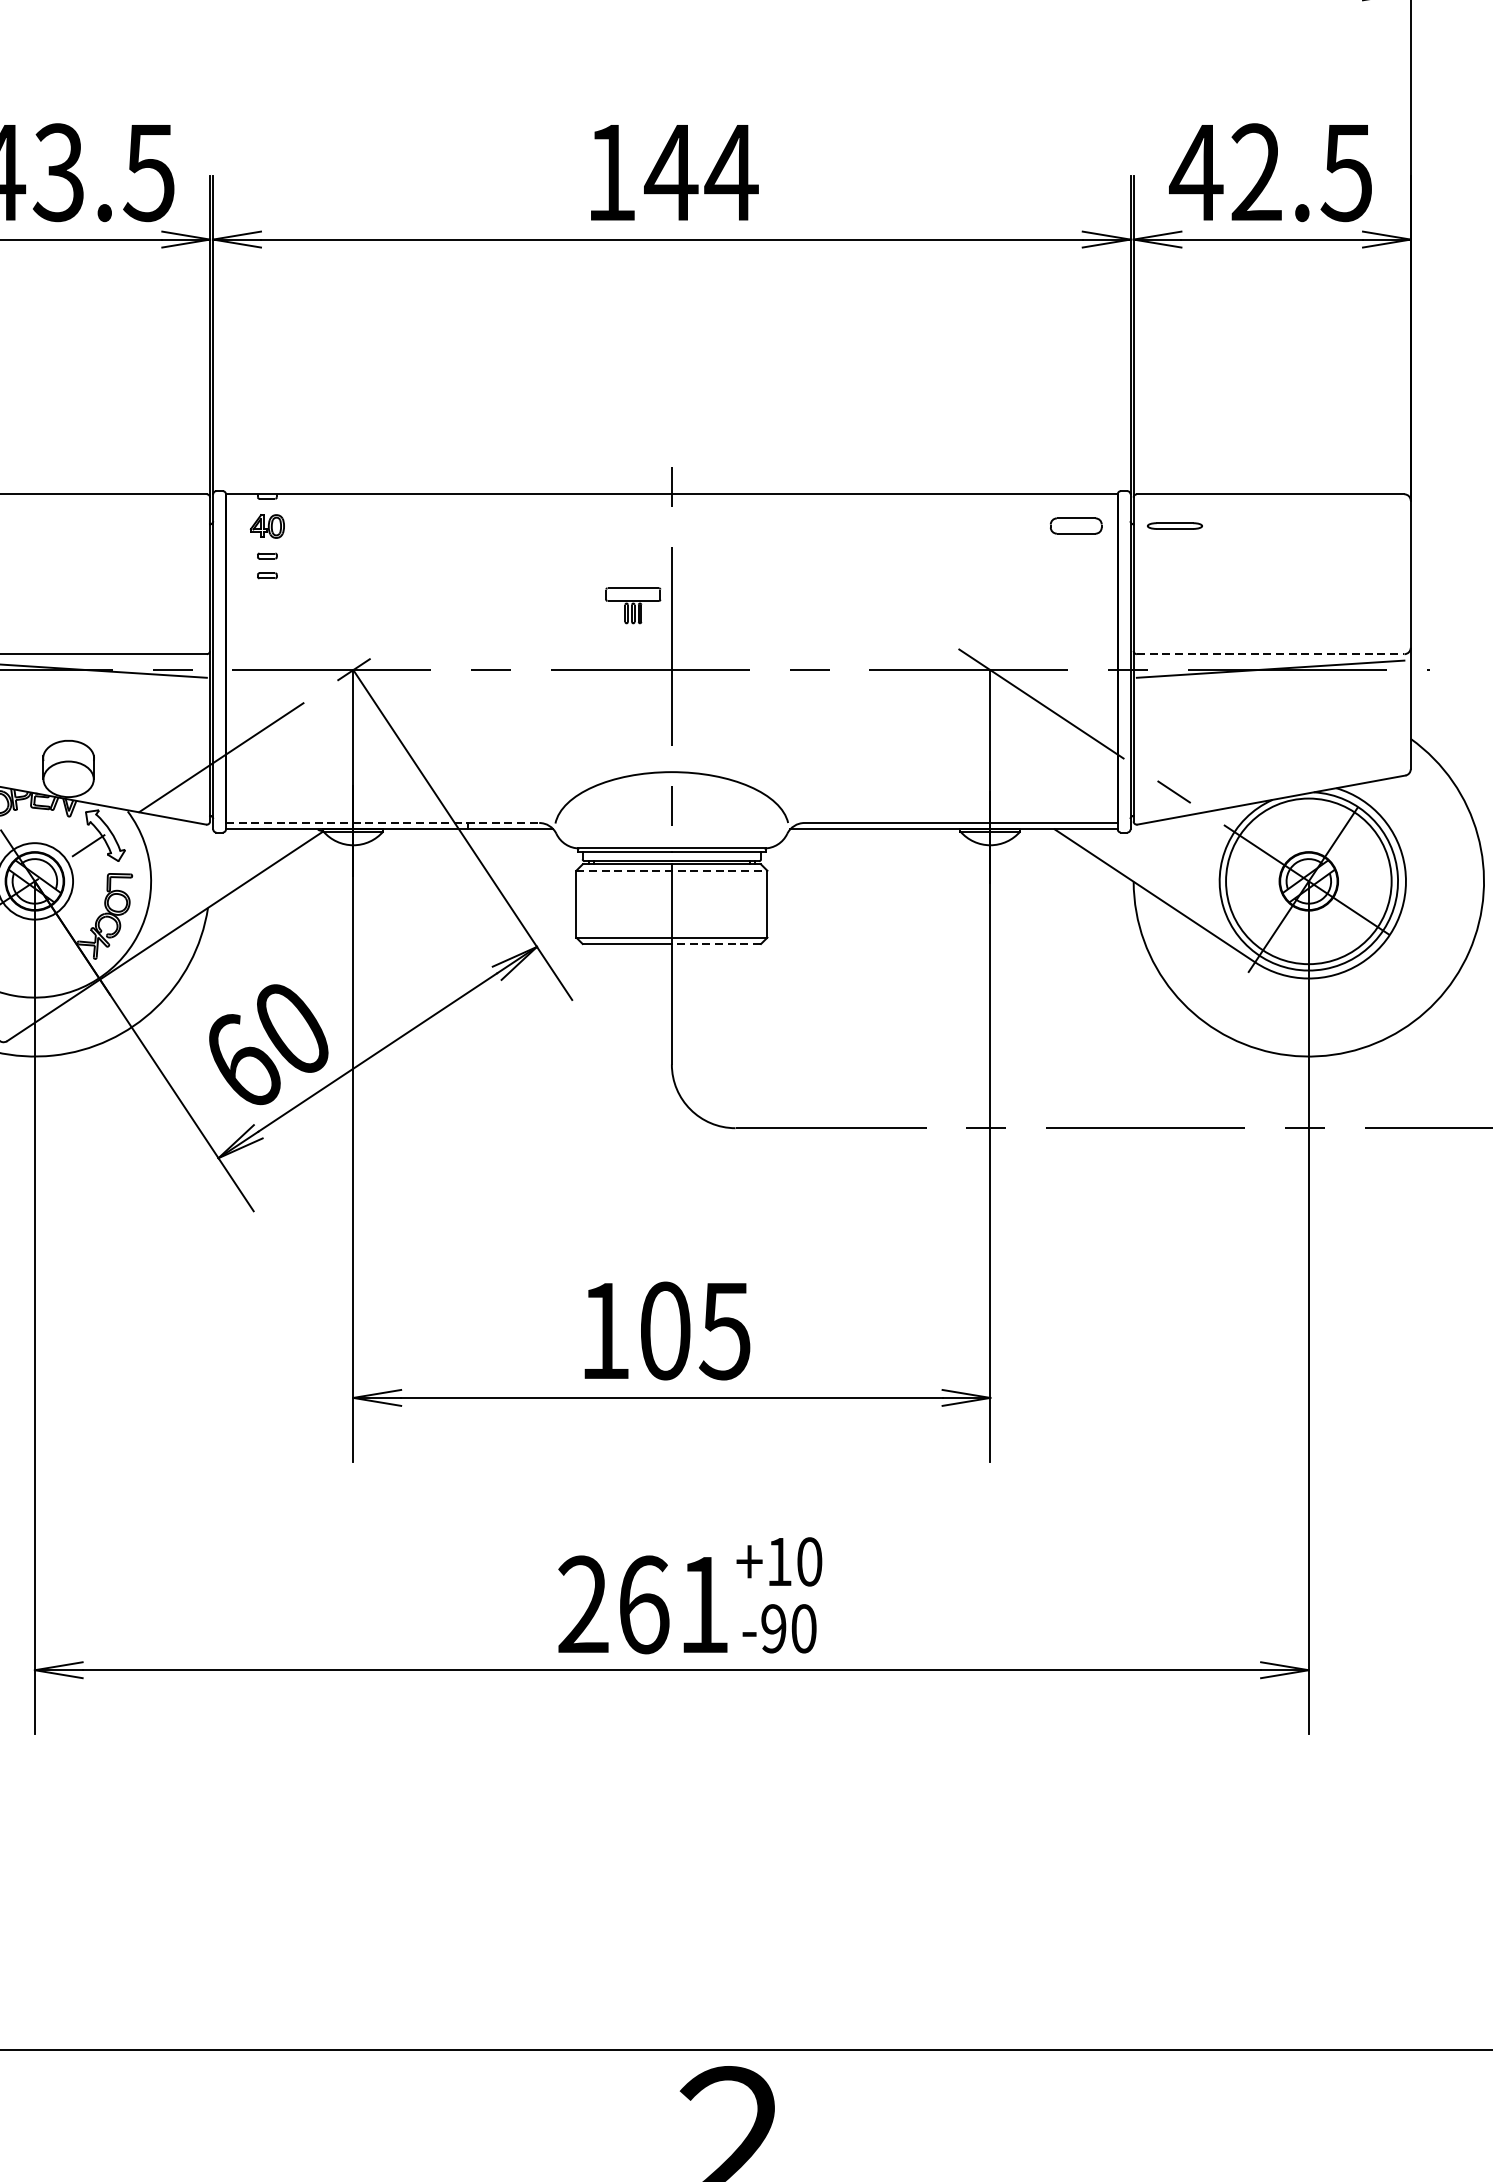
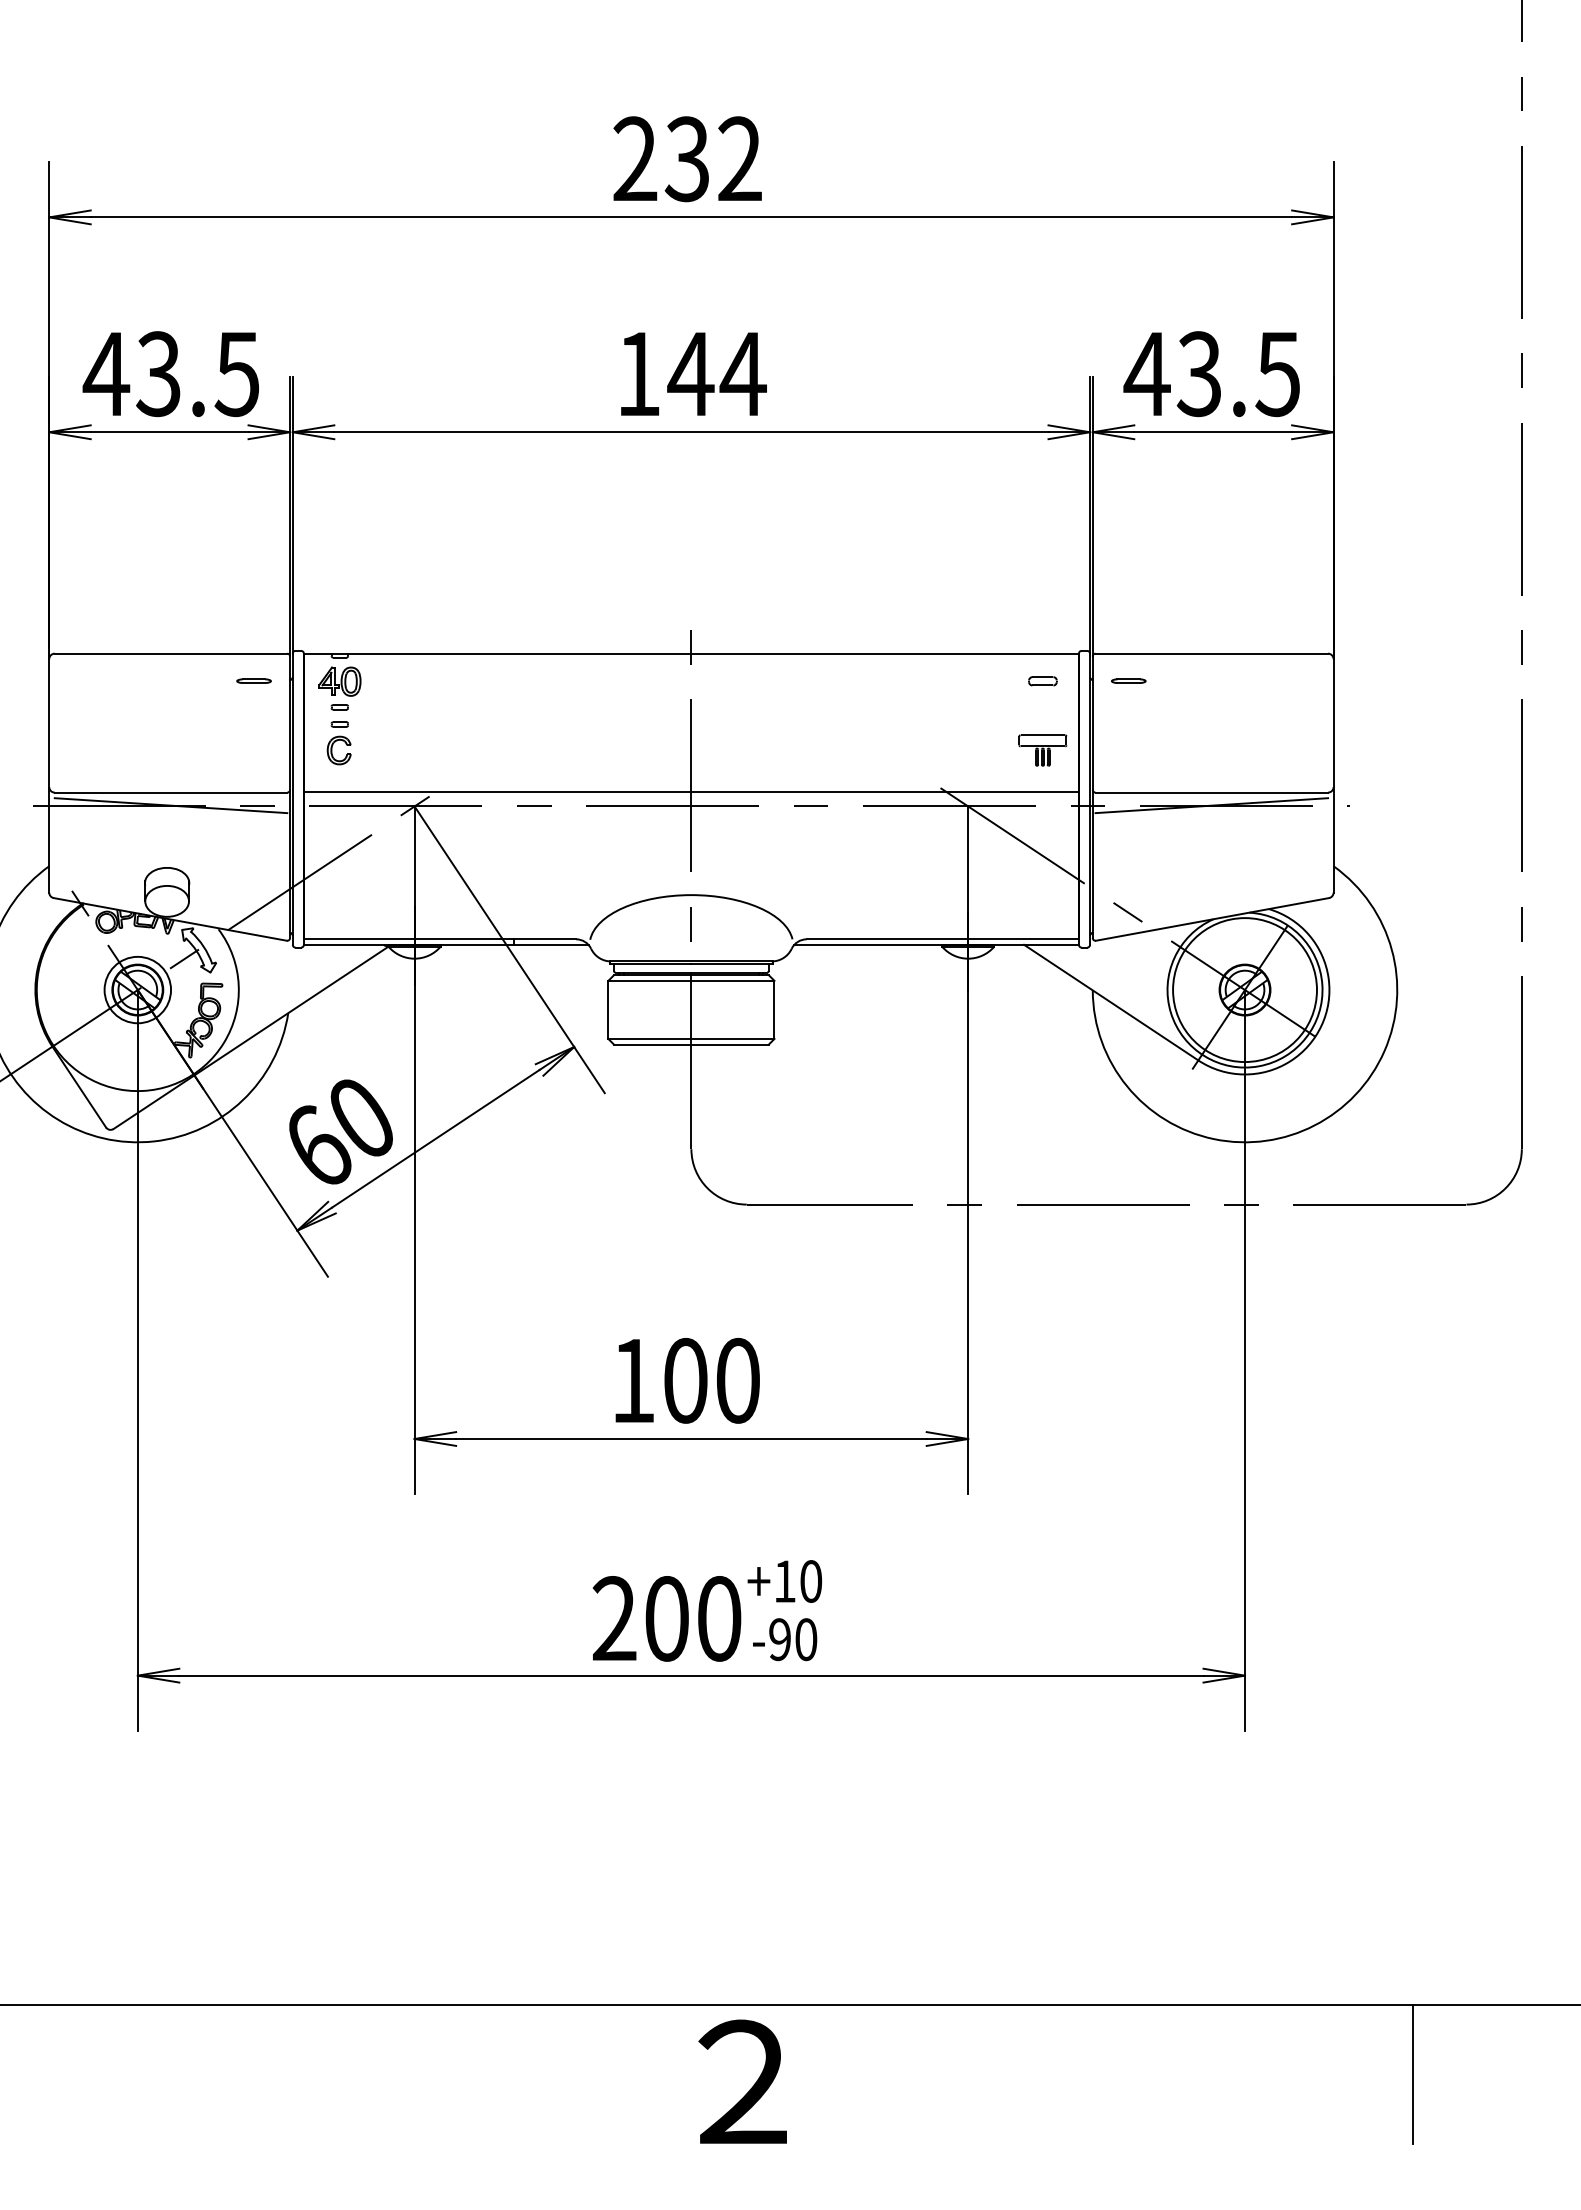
text: (1255, 173) -> (1198, 374), 42.5 -> 43.5
part: (168, 525) -> (253, 680), added
part: (1174, 525) -> (1128, 680), size x0.71
part: (266, 526) -> (339, 681), size x1.43
part: (1075, 526) -> (1042, 681), size x0.62
part: (265, 605) -> (338, 750), added
part: (632, 605) -> (1042, 750), moved
line: (670, 654) -> (690, 792), added
line: (1271, 654) -> (1212, 792), dashed -> solid
line: (383, 823) -> (440, 939), dashed -> solid
line: (671, 870) -> (691, 980), dashed -> solid
line: (716, 944) -> (730, 1044), dashed -> solid
text: (724, 1330) -> (737, 1380), 105 -> 100
text: (674, 1604) -> (693, 1618), 261 -> 200

